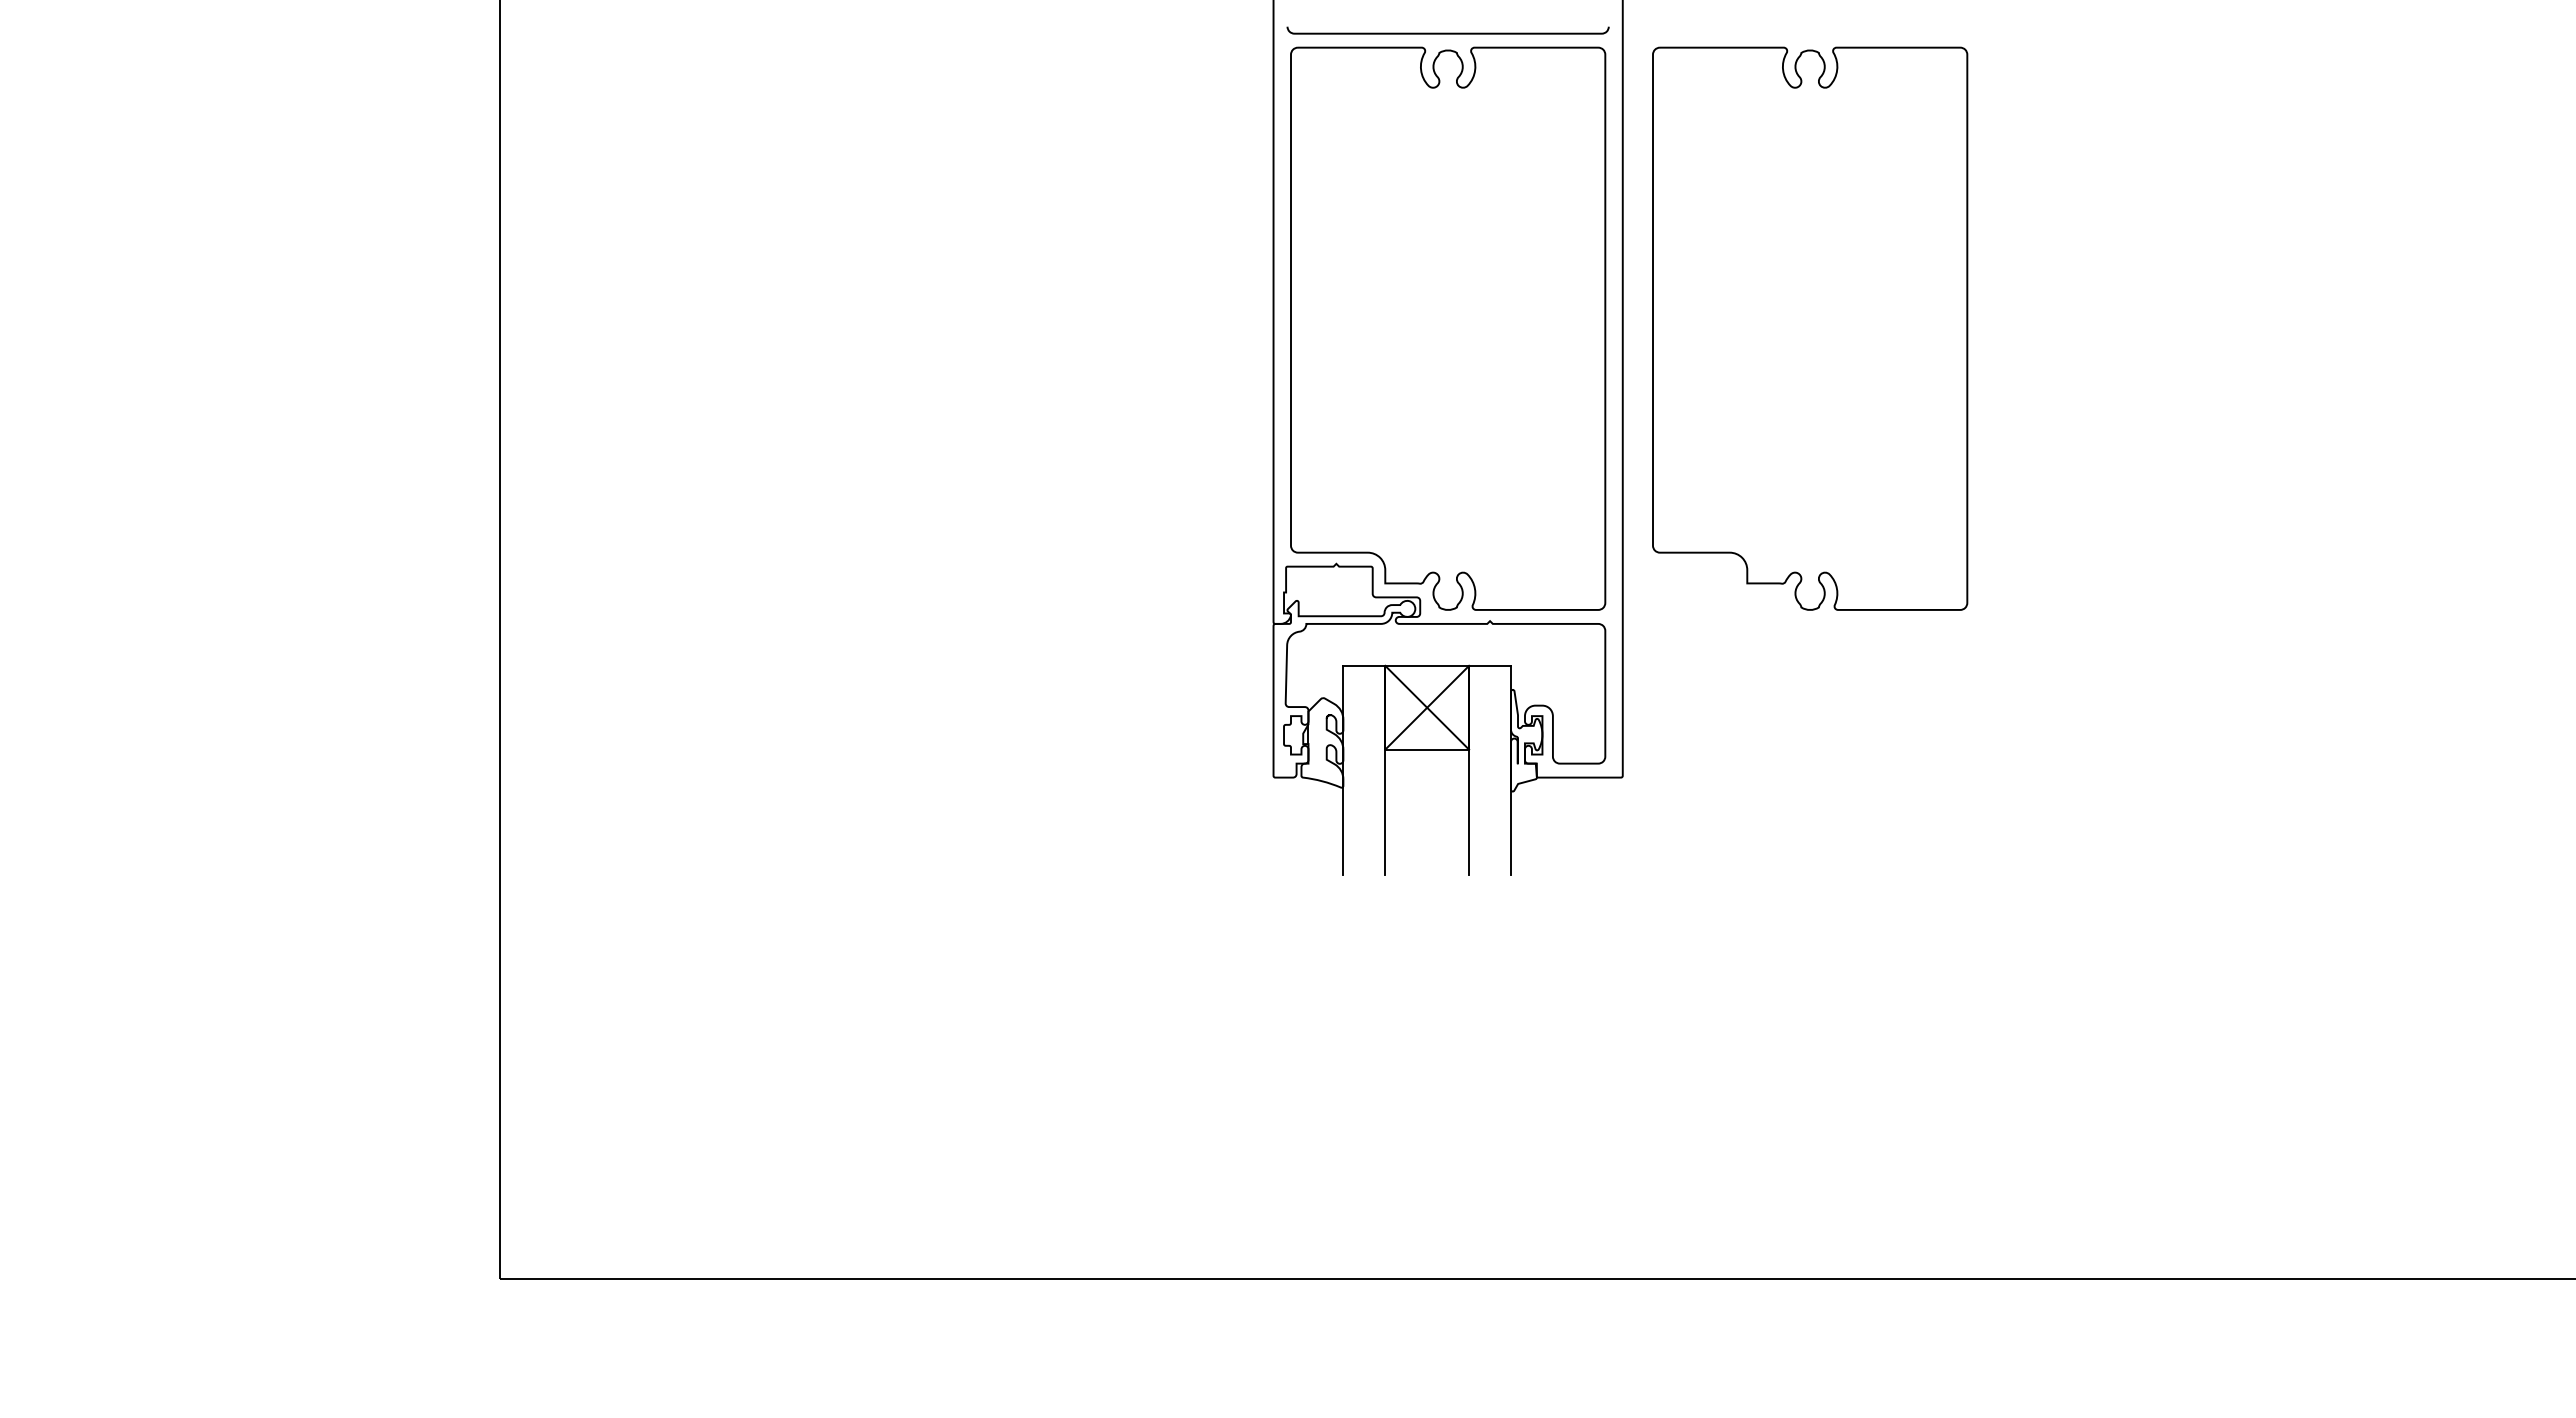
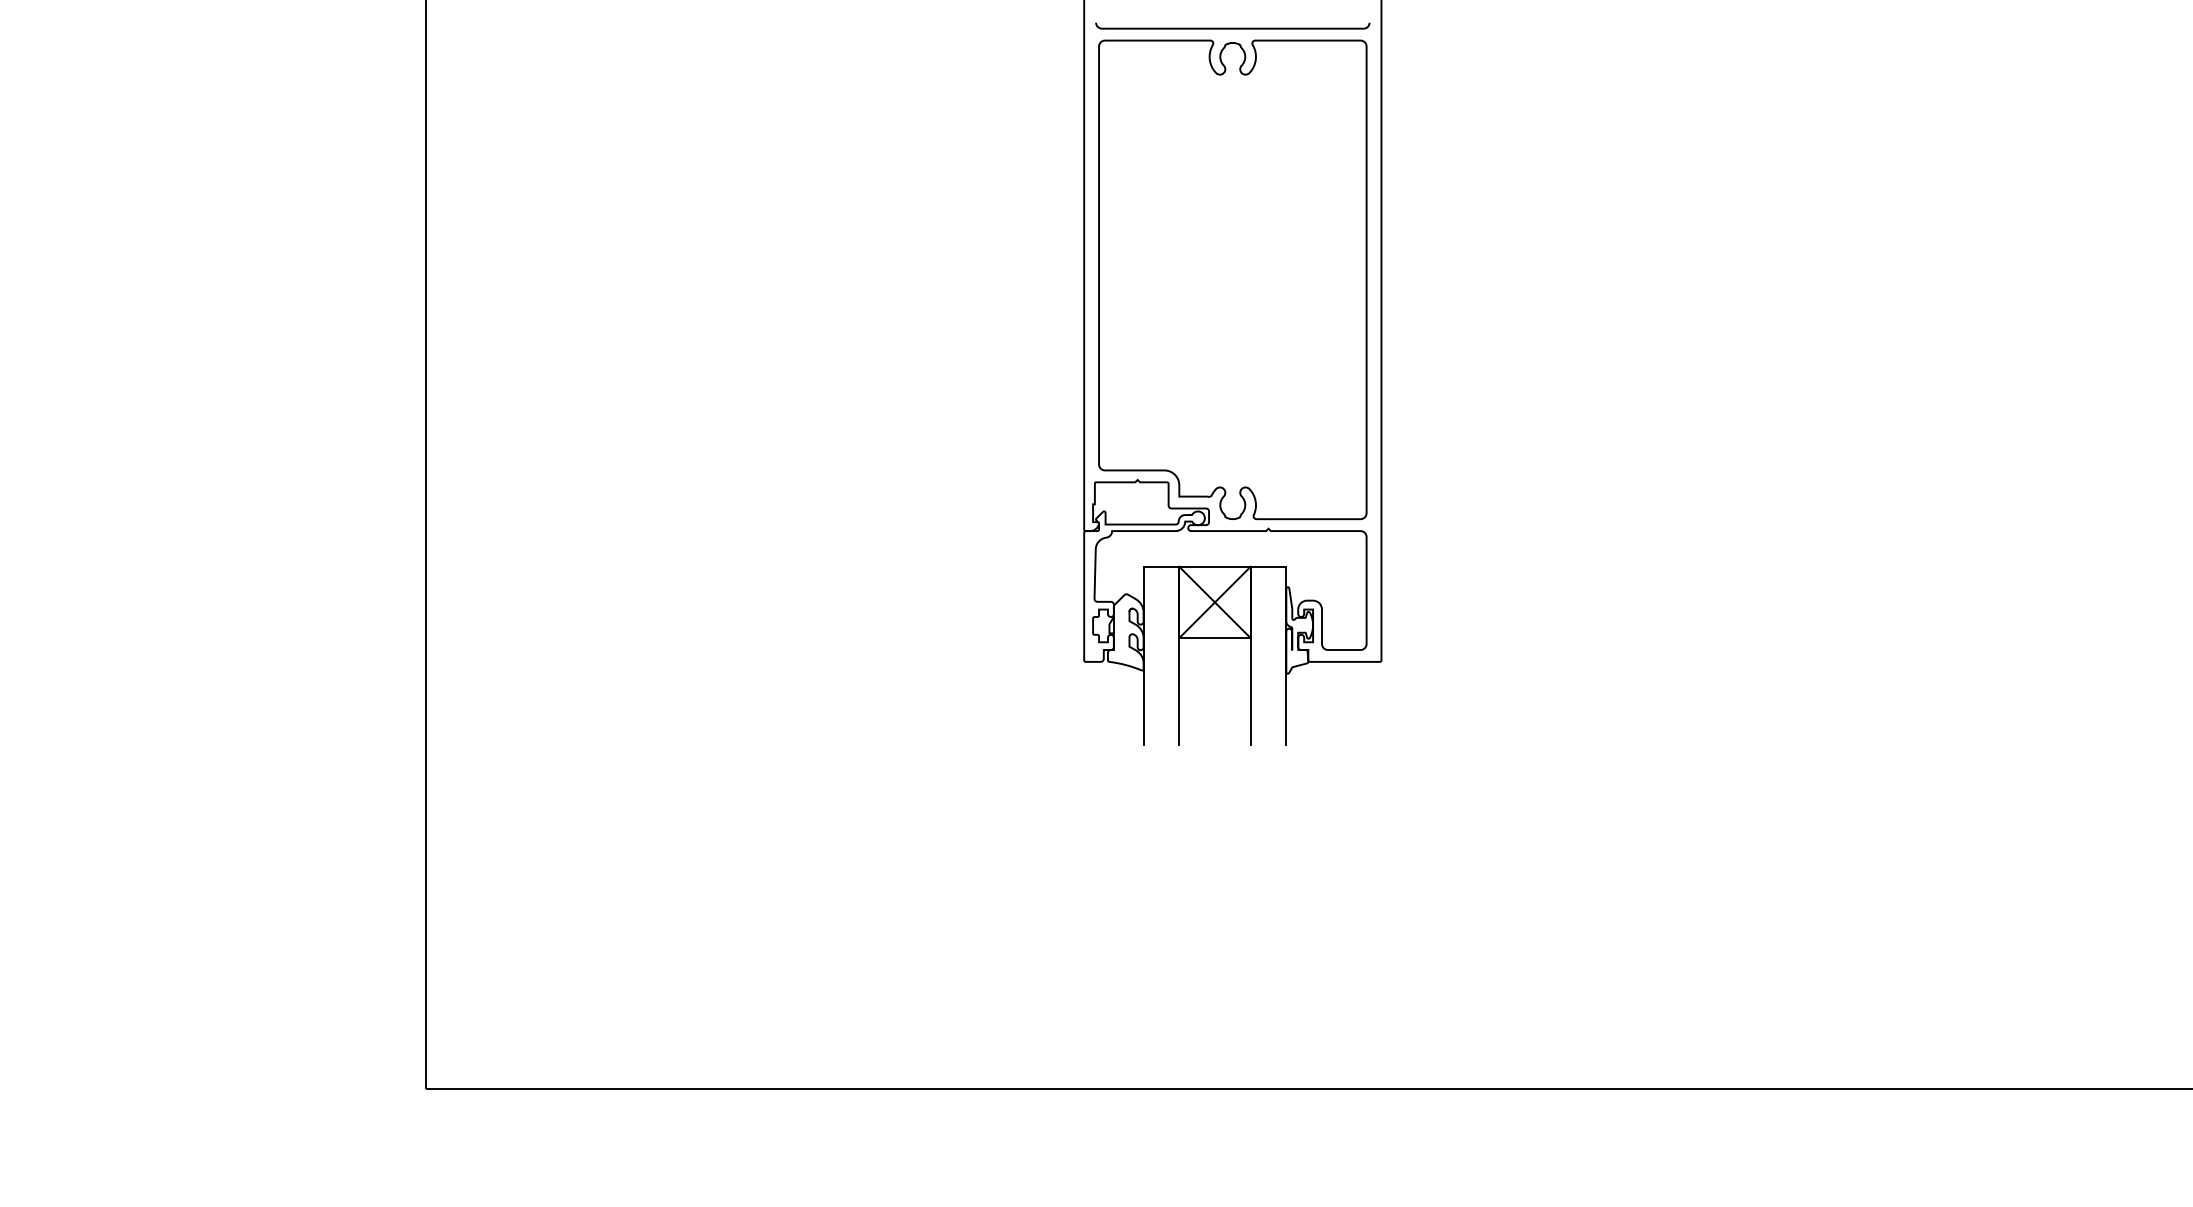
part: (1810, 328) -> (1541, 279), removed

